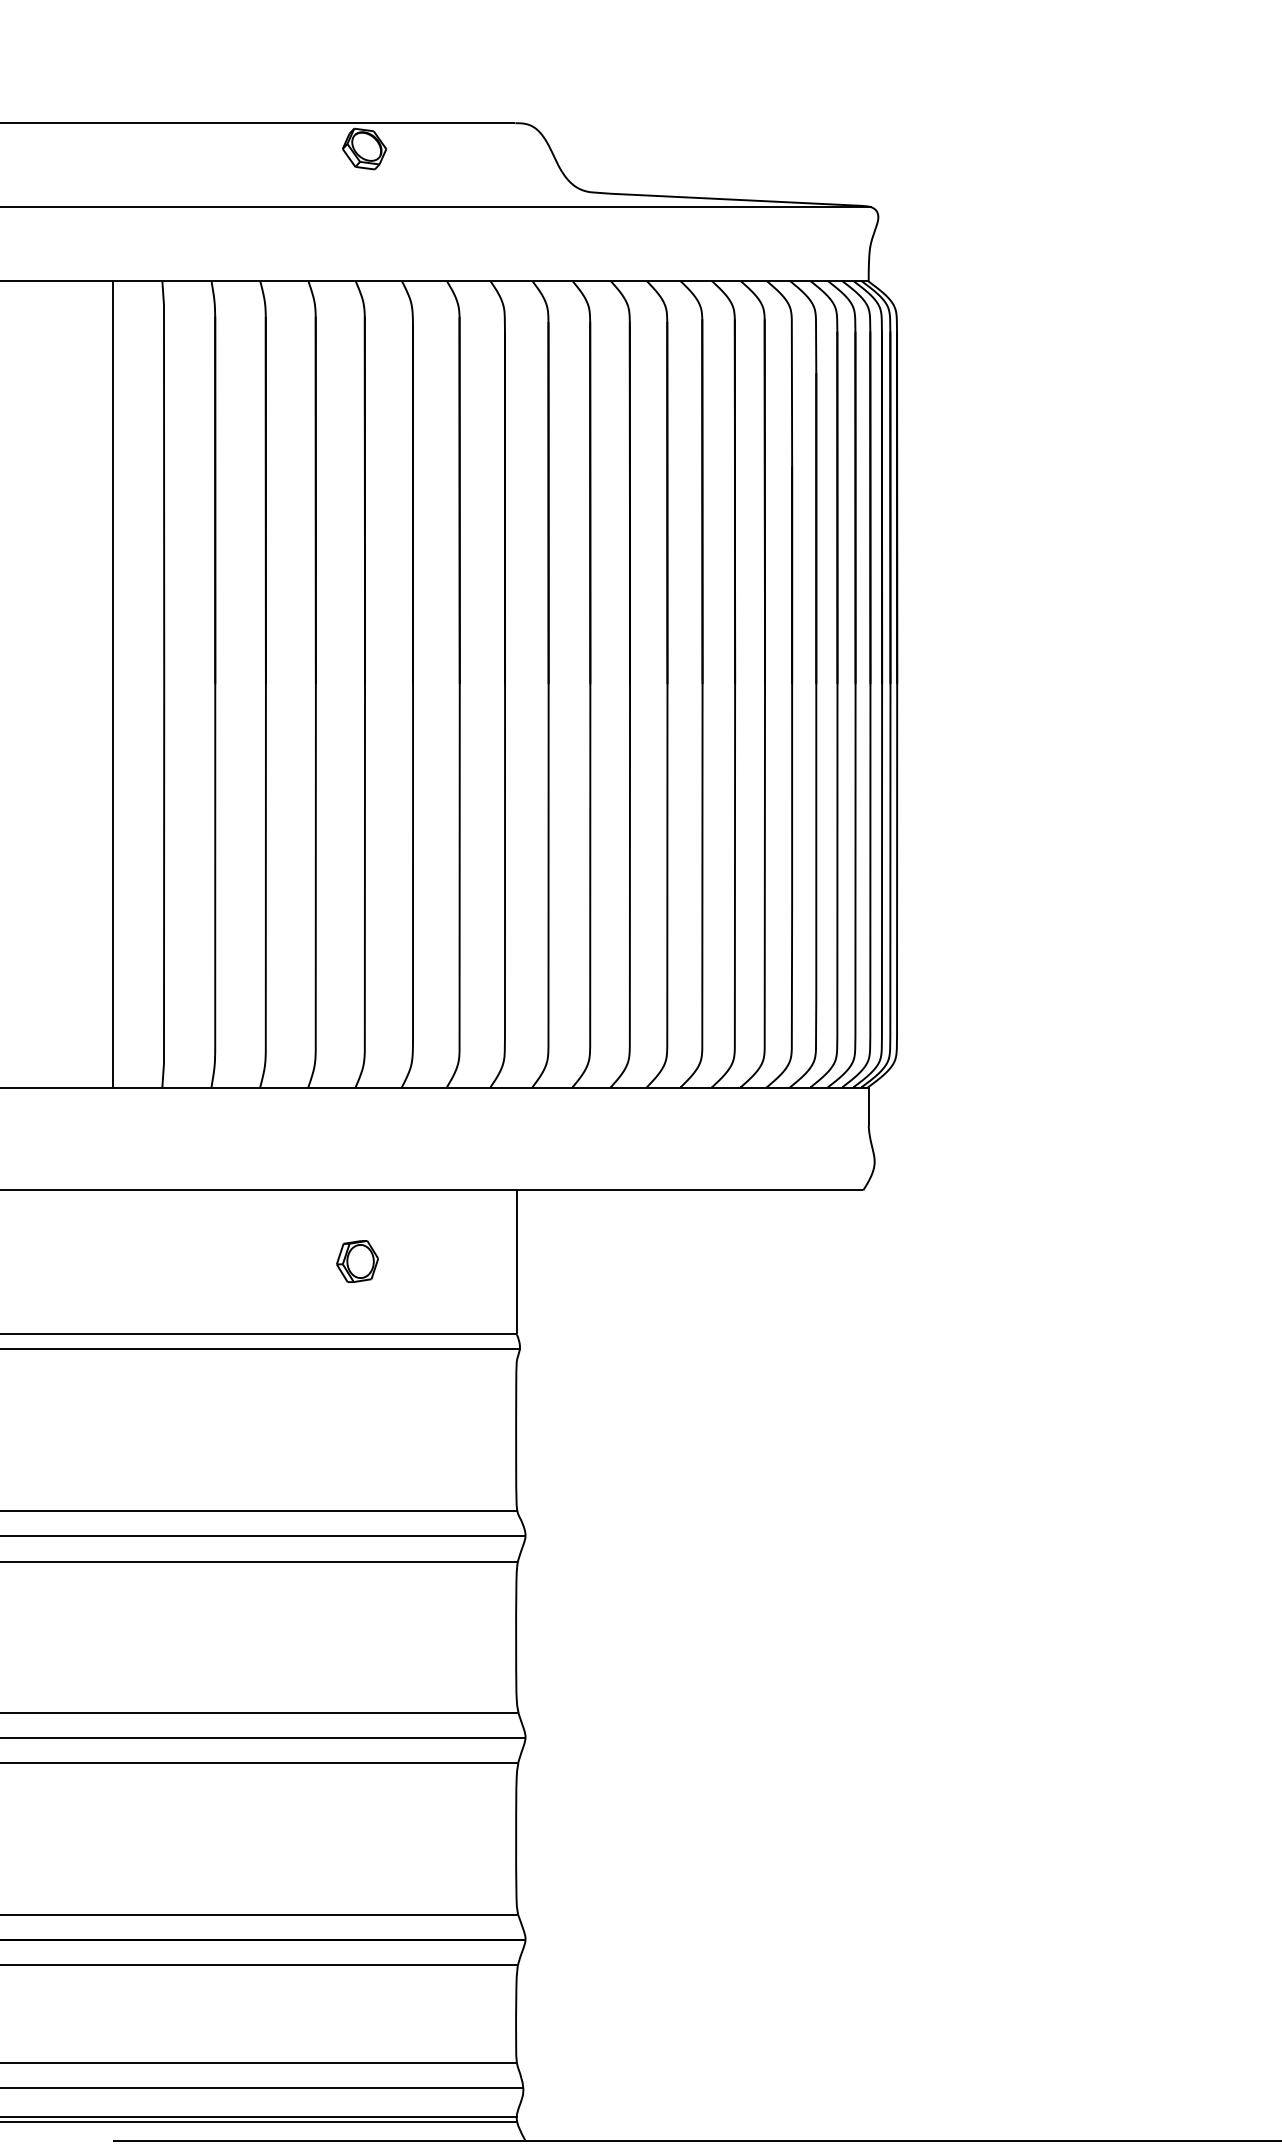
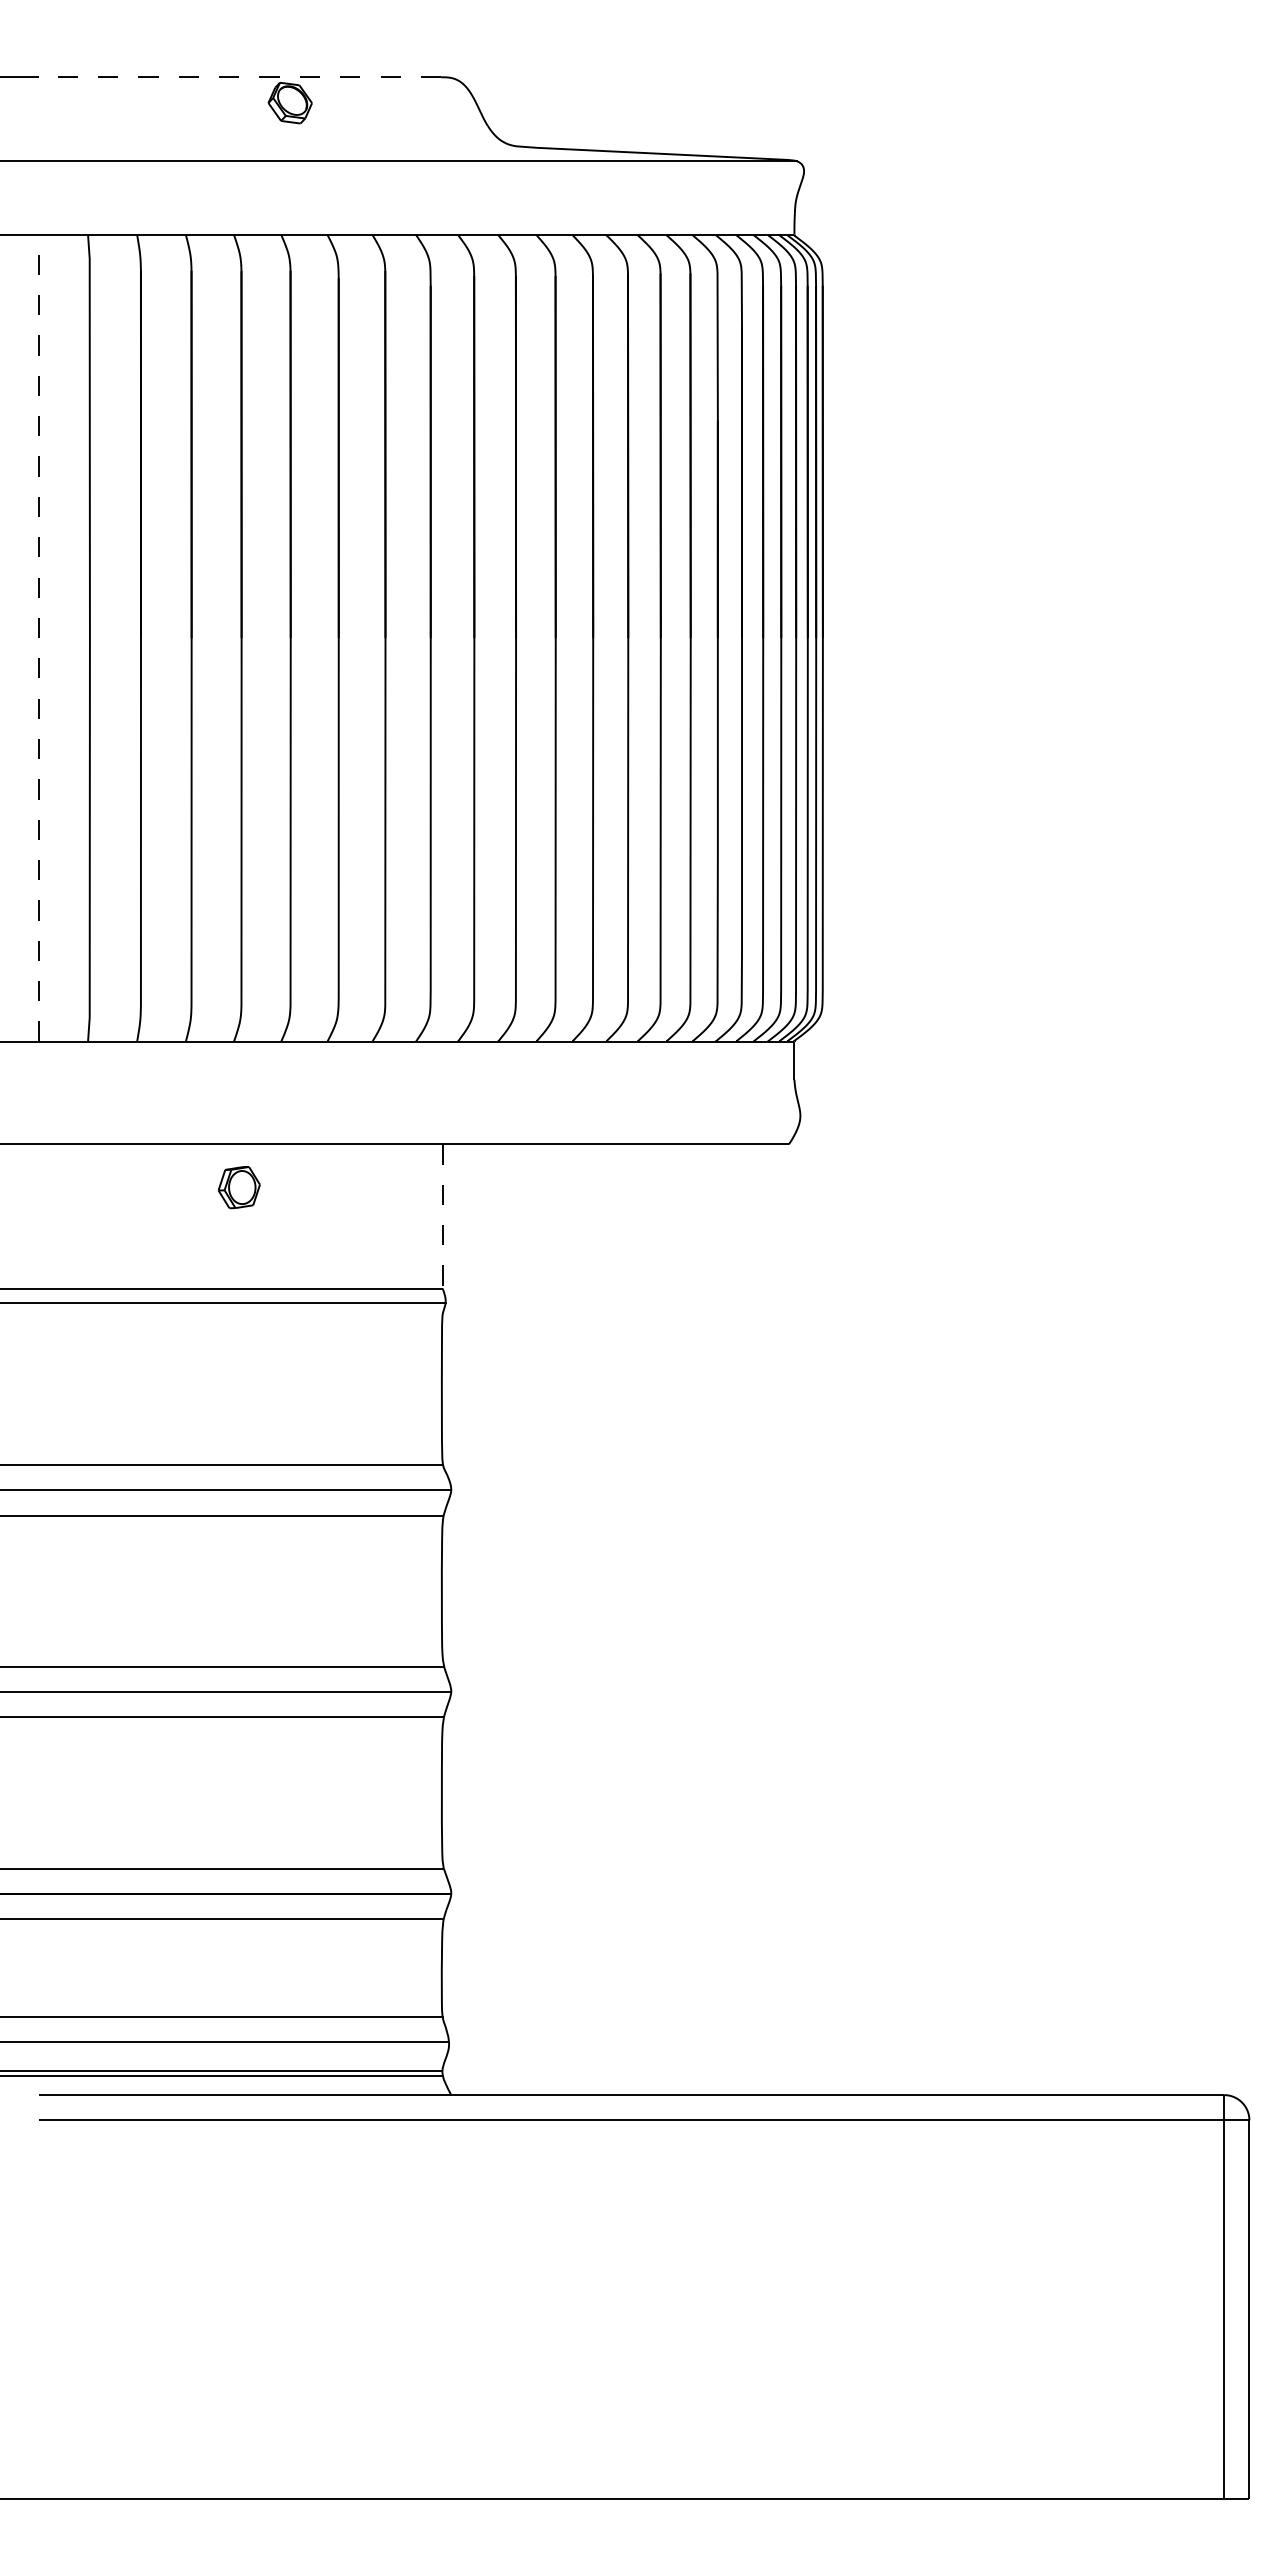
line: (313, 123) -> (239, 77), solid -> dashed
line: (112, 684) -> (38, 638), solid -> dashed
part: (356, 1261) -> (238, 1187), moved
line: (516, 1262) -> (442, 1216), solid -> dashed

